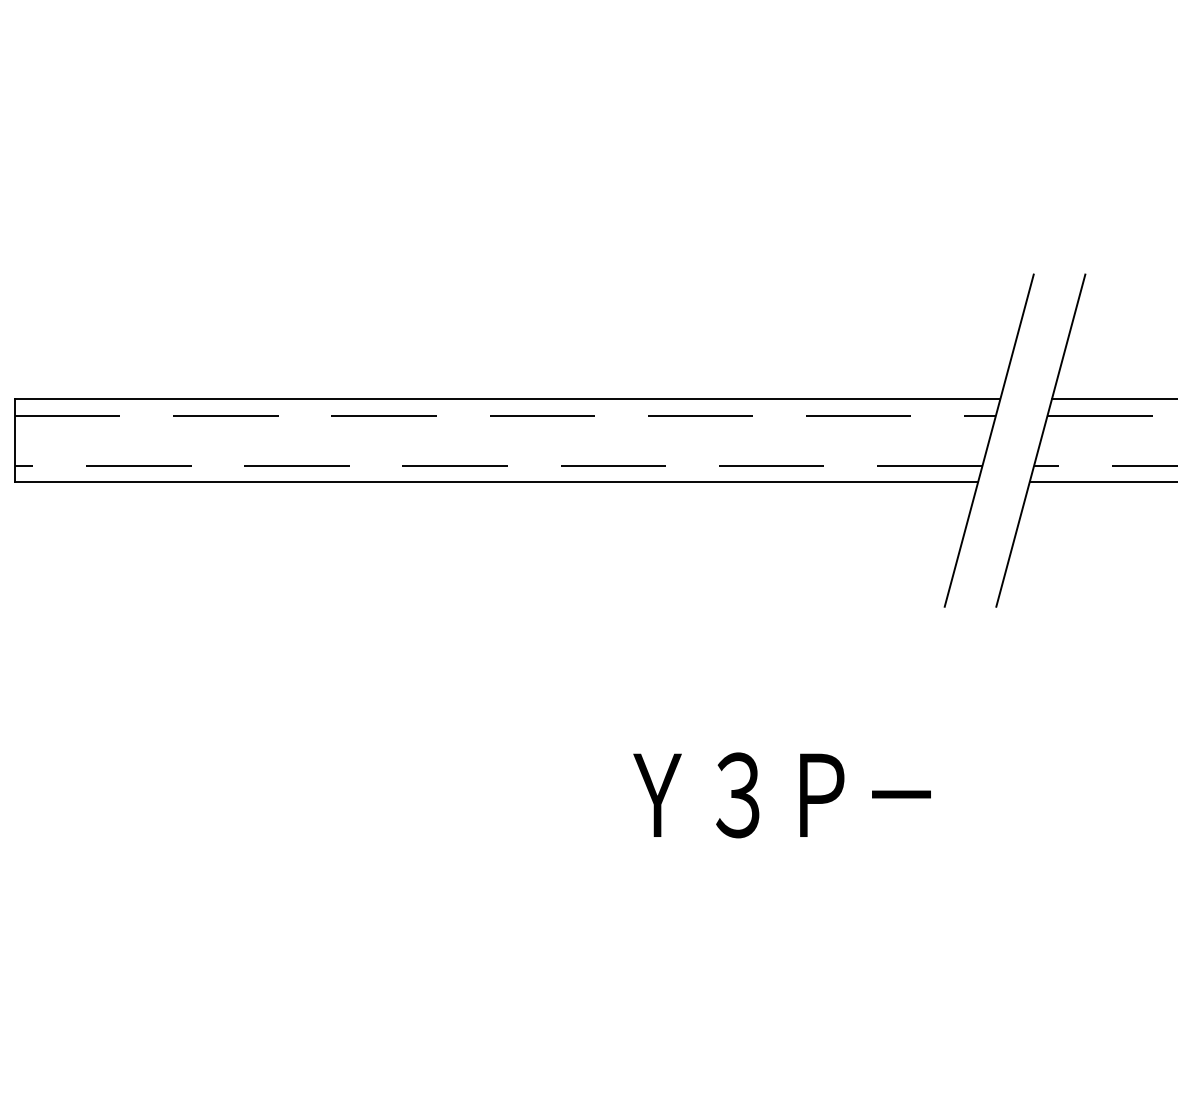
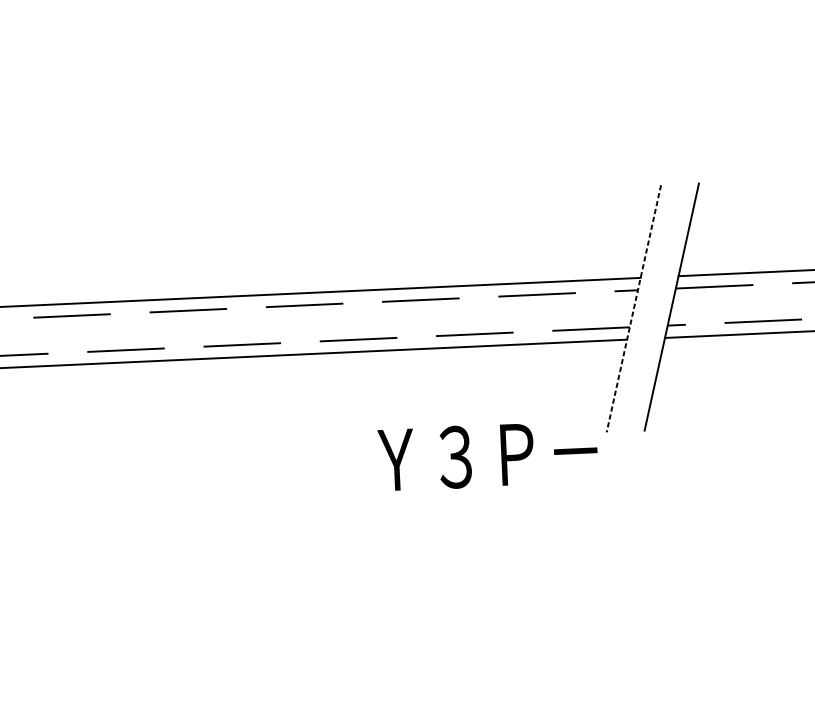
line: (989, 440) -> (634, 308), solid -> dashed
text: (781, 795) -> (487, 455), moved

